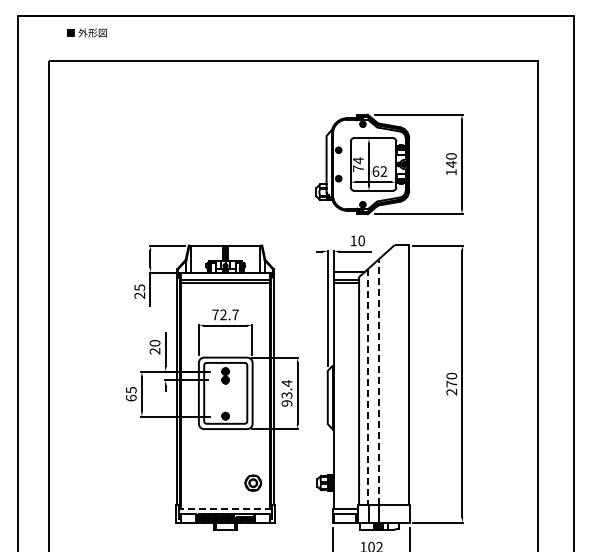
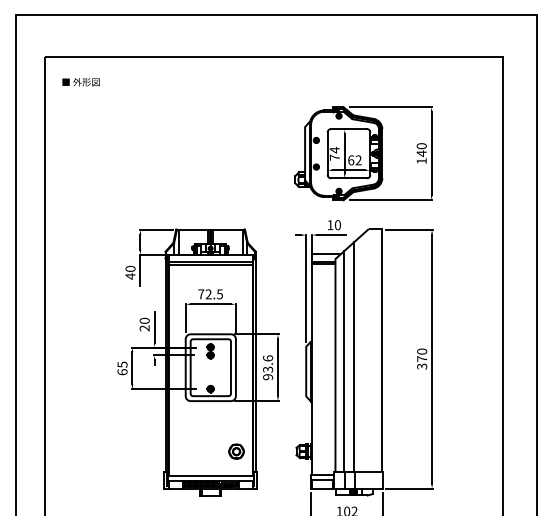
text: (86, 32) -> (80, 81), moved
text: (139, 291) -> (130, 272), 25 -> 40
text: (235, 314) -> (219, 293), 72.7 -> 72.5
text: (286, 382) -> (267, 357), 93.4 -> 93.6
line: (378, 382) -> (353, 357), dashed -> solid
line: (368, 387) -> (344, 362), dashed -> solid
text: (452, 391) -> (422, 365), 270 -> 370
line: (225, 508) -> (210, 475), dashed -> solid

